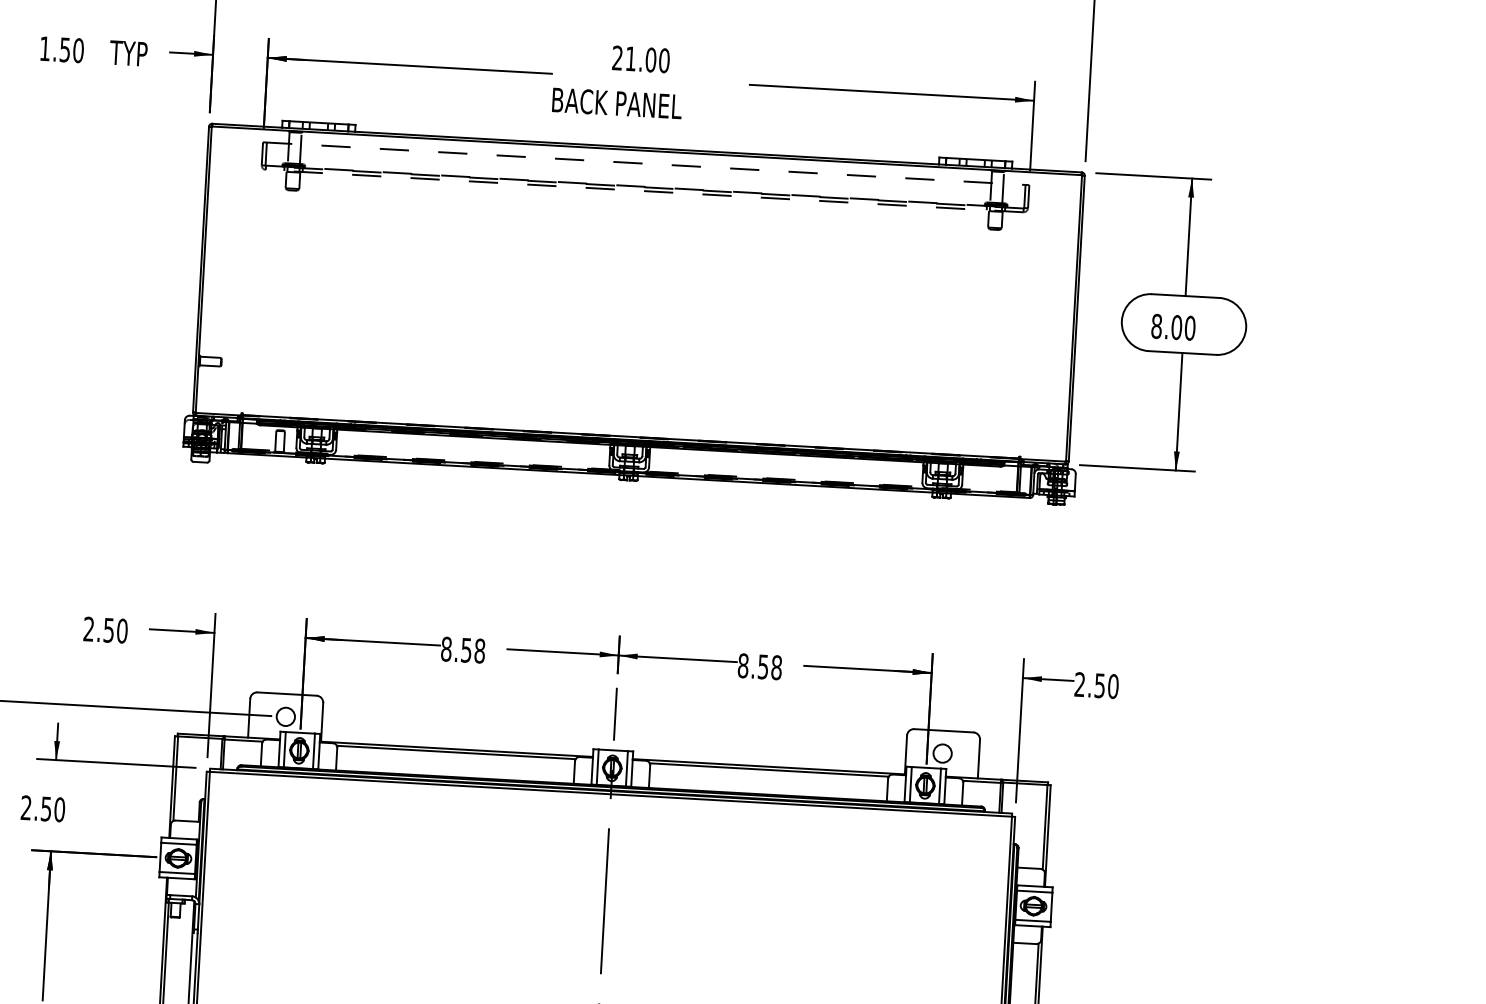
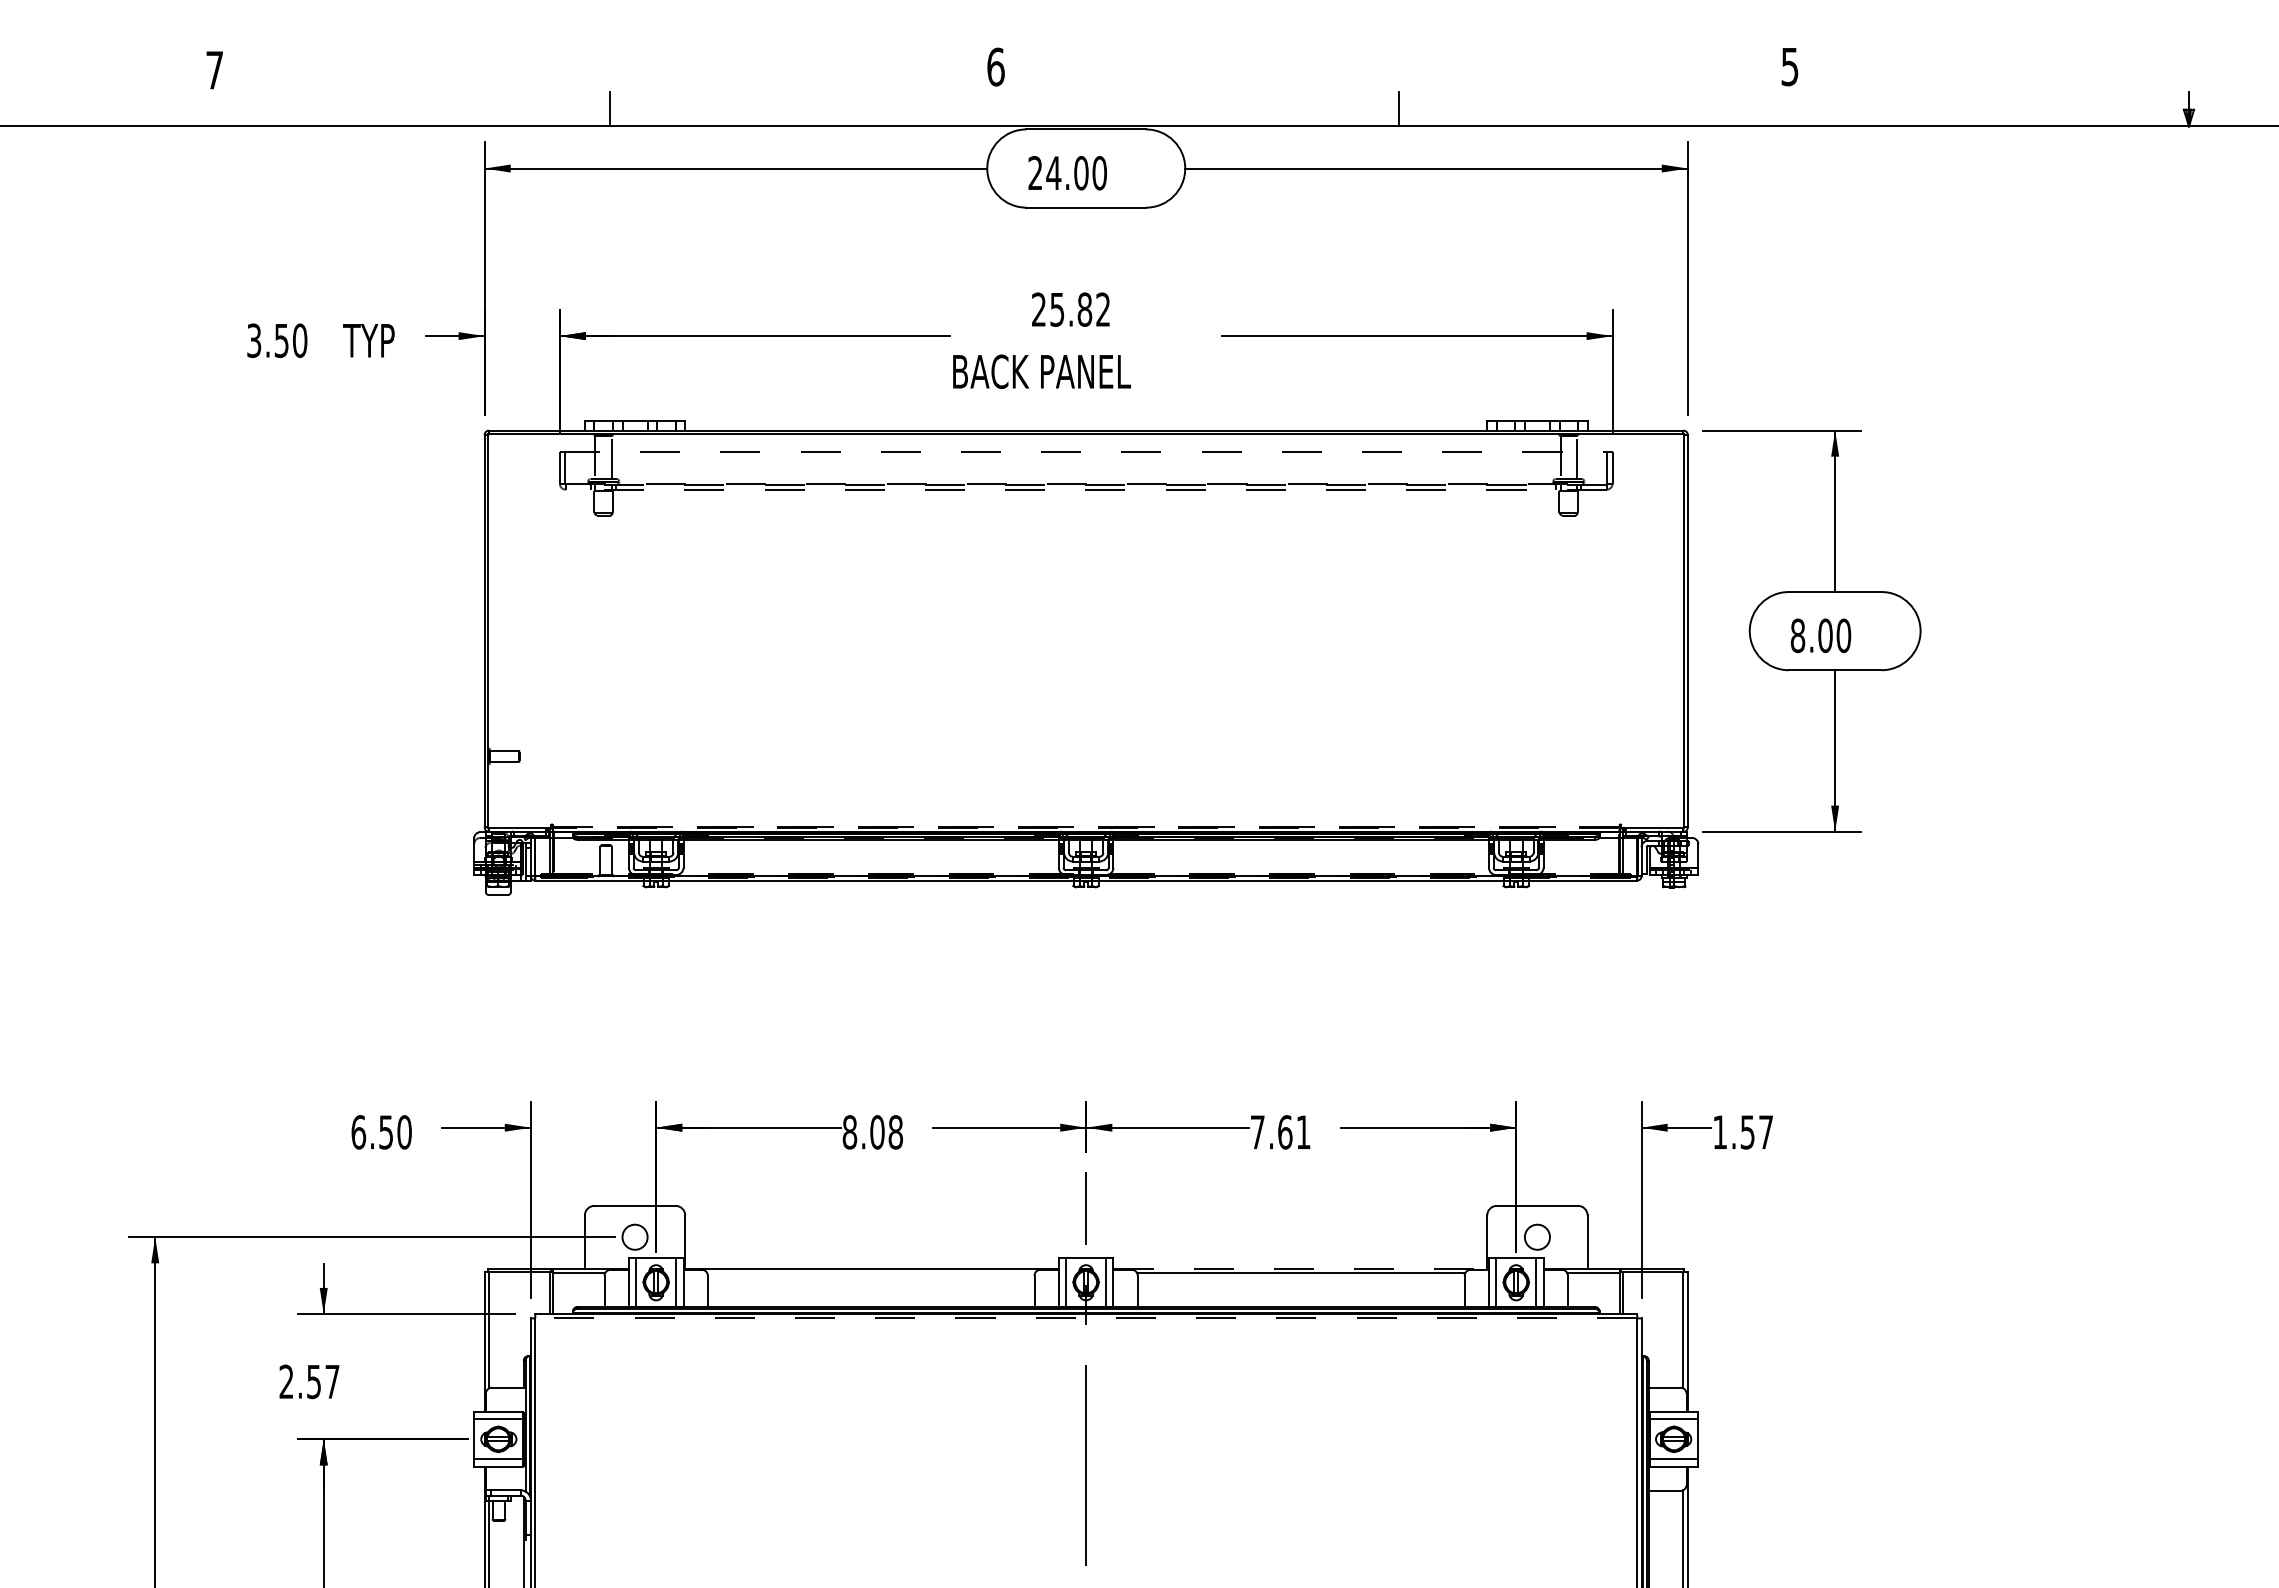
text: (45, 48) -> (254, 340), 1.50 -> 3.50
text: (647, 59) -> (1080, 309), 21.00 -> 25.82
line: (631, 436) -> (1086, 827), solid -> dashed
text: (88, 629) -> (358, 1132), 2.50 -> 6.50
text: (466, 650) -> (877, 1132), 8.58 -> 8.08
text: (759, 666) -> (1280, 1132), 8.58 -> 7.61
text: (1096, 685) -> (1743, 1132), 2.50 -> 1.57
line: (456, 752) -> (871, 1272), removed
line: (769, 766) -> (1301, 1268), solid -> dashed
line: (611, 794) -> (1086, 1318), solid -> dashed
text: (59, 809) -> (332, 1381), 2.50 -> 2.57

